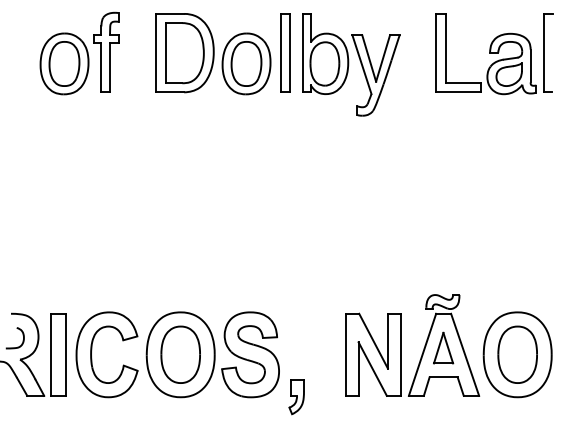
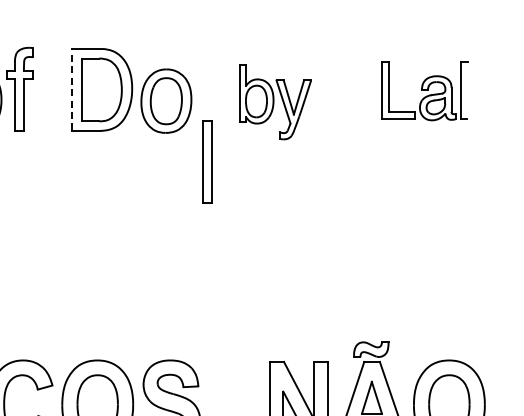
line: (155, 52) -> (71, 89), solid -> dashed
part: (285, 52) -> (207, 161), moved
part: (494, 54) -> (425, 91), size x0.7
part: (351, 64) -> (275, 101), size x0.7

